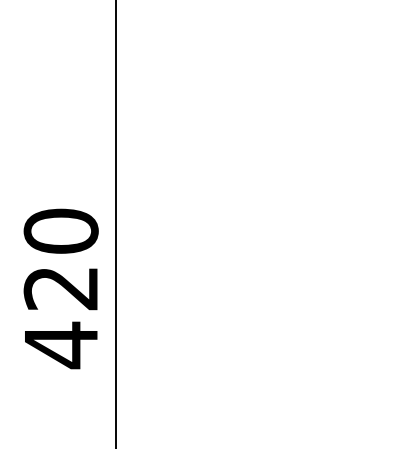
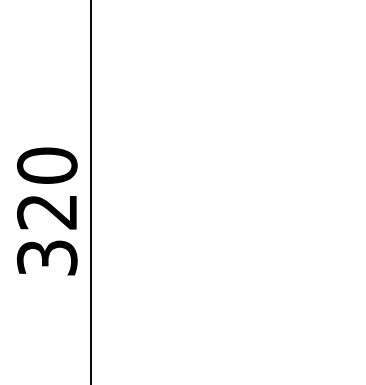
text: (60, 345) -> (46, 258), 420 -> 320

